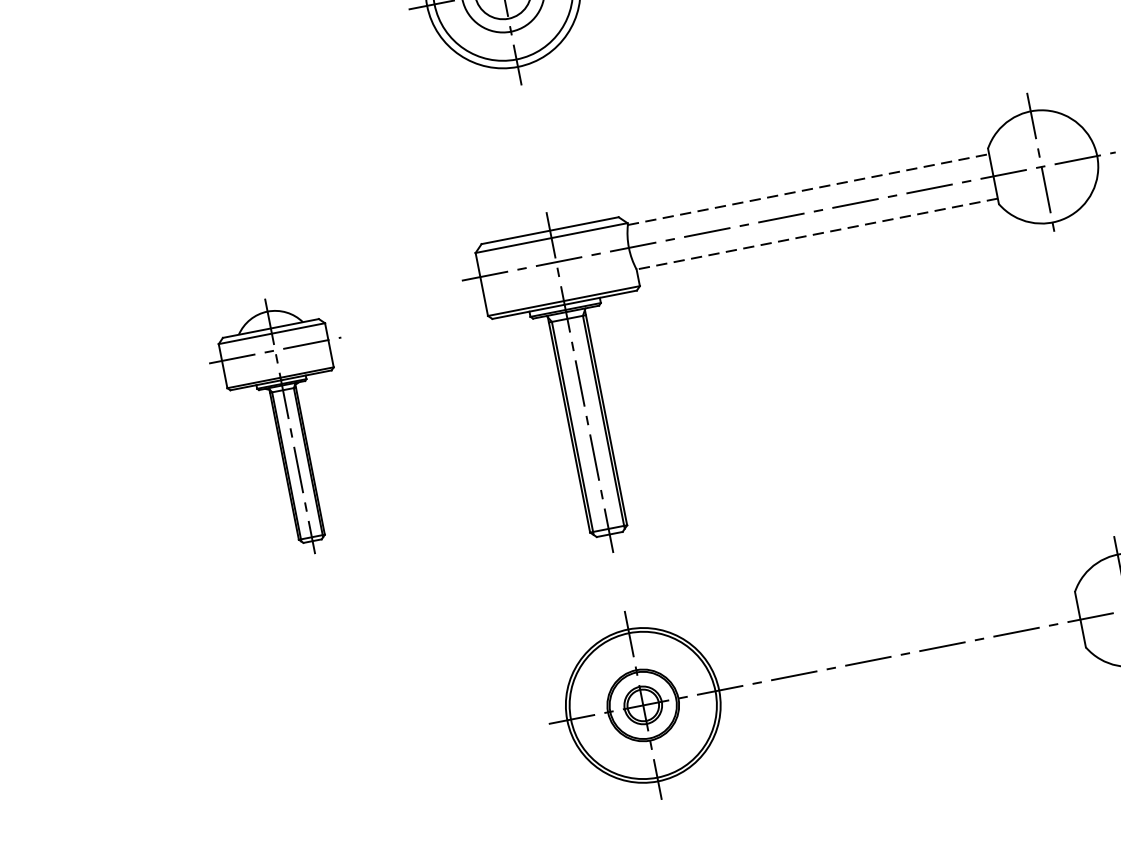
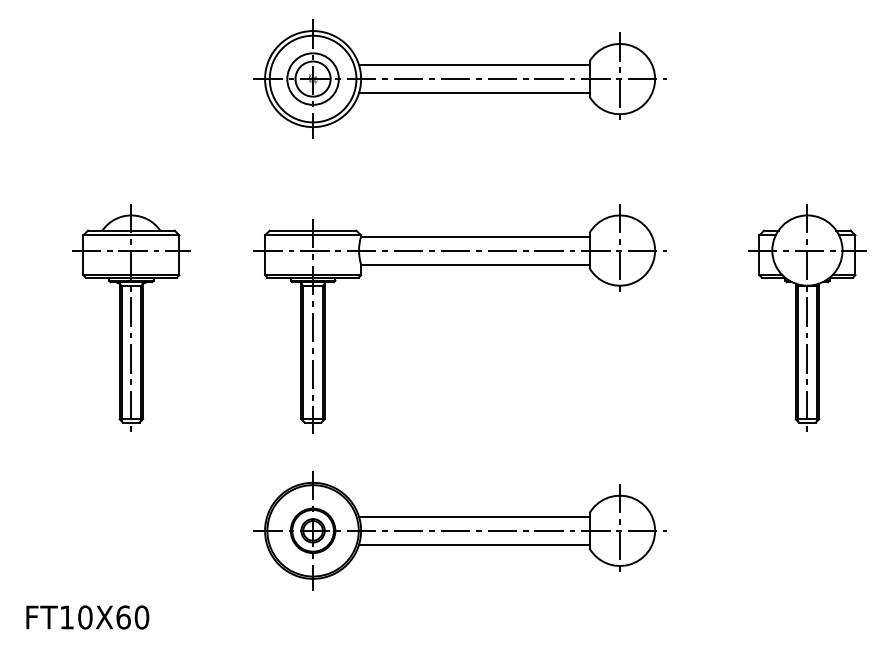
line: (808, 189) -> (475, 236), dashed -> solid
line: (815, 234) -> (474, 264), dashed -> solid
part: (289, 424) -> (131, 317), size x1.43
line: (894, 632) -> (474, 516), added
line: (902, 676) -> (474, 544), added

